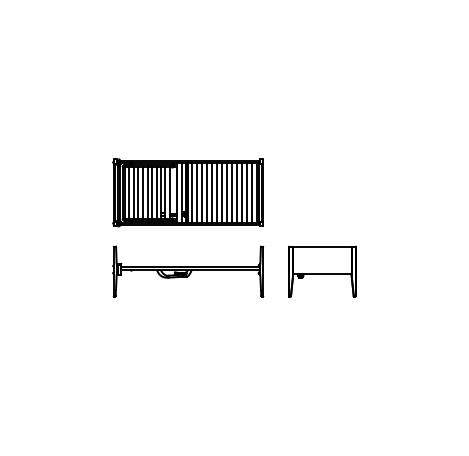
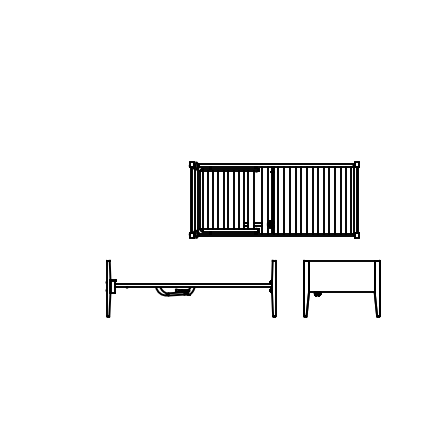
part: (187, 192) -> (273, 199), moved

